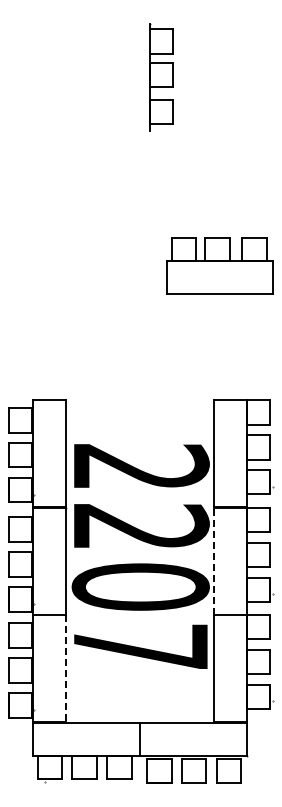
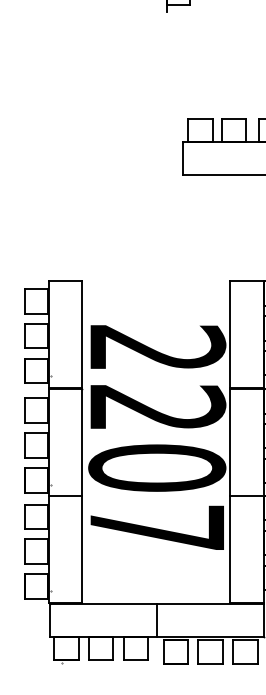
line: (213, 560) -> (229, 441), dashed -> solid
line: (65, 668) -> (81, 549), dashed -> solid

